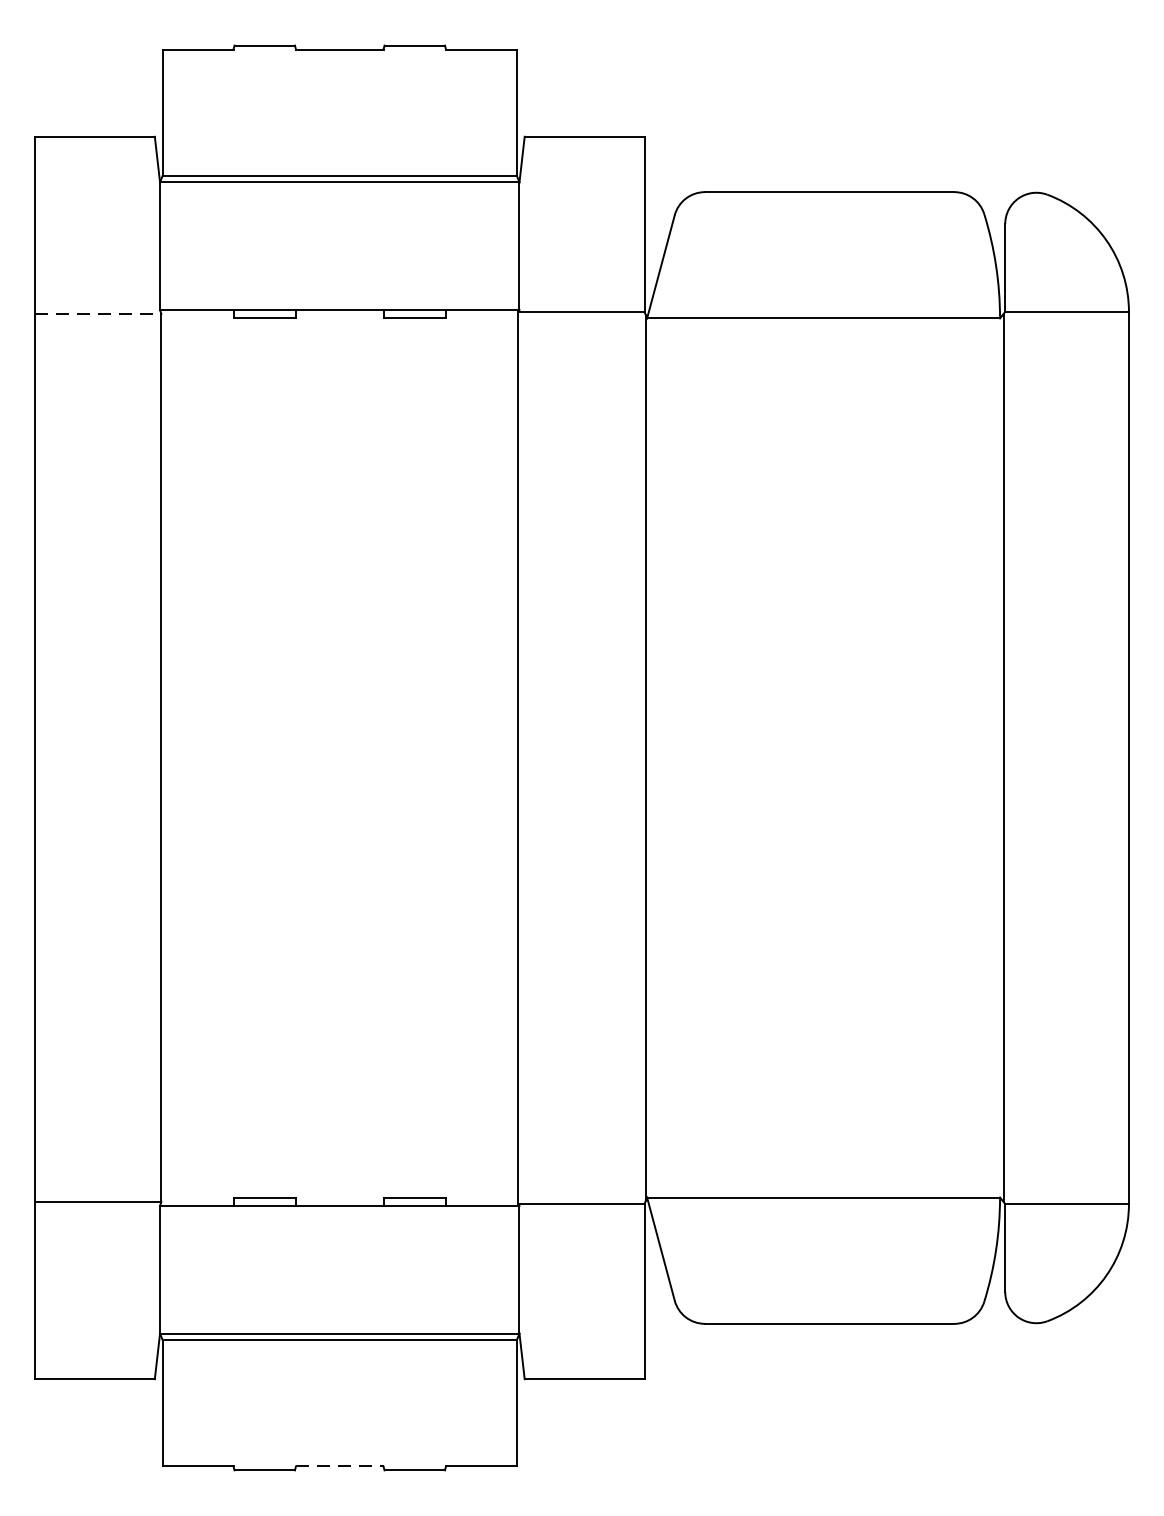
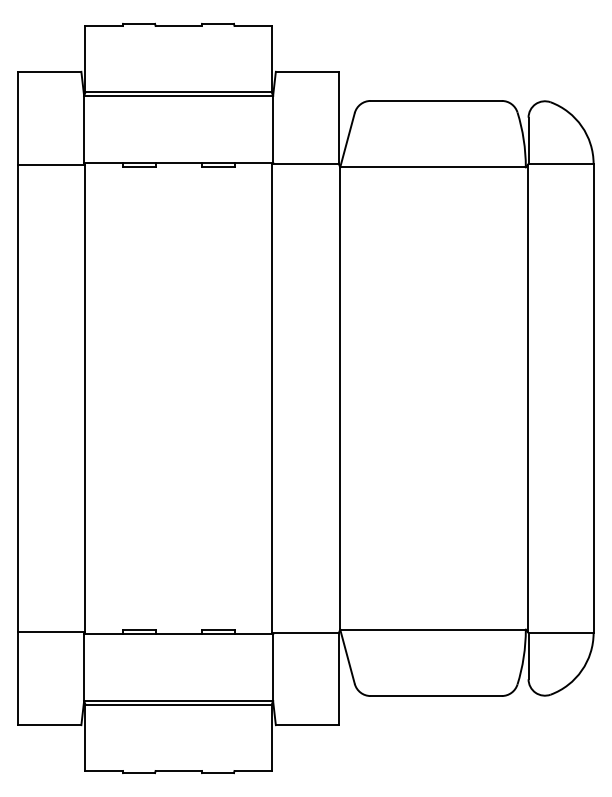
line: (99, 313) -> (52, 164), dashed -> solid
line: (341, 1467) -> (179, 771), dashed -> solid

